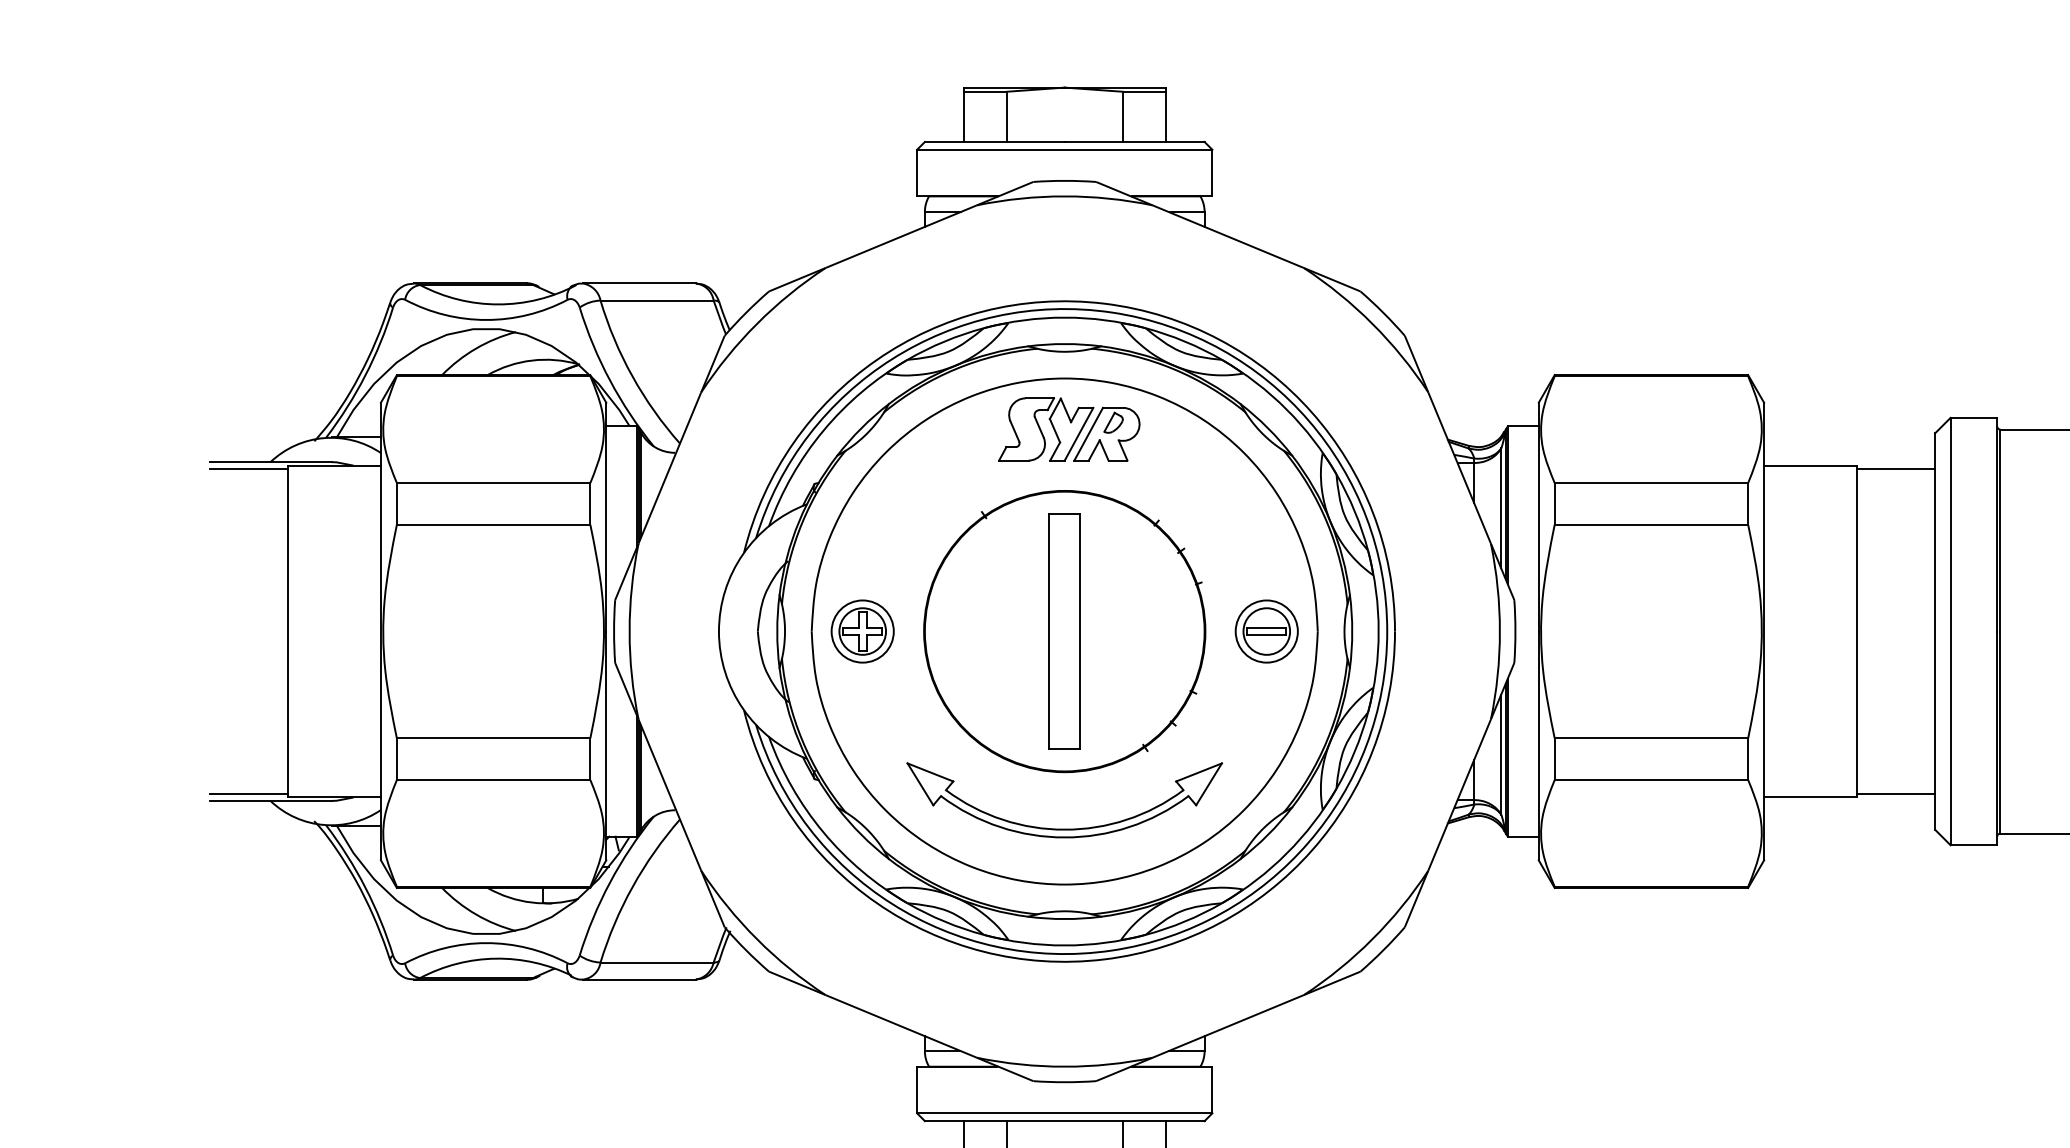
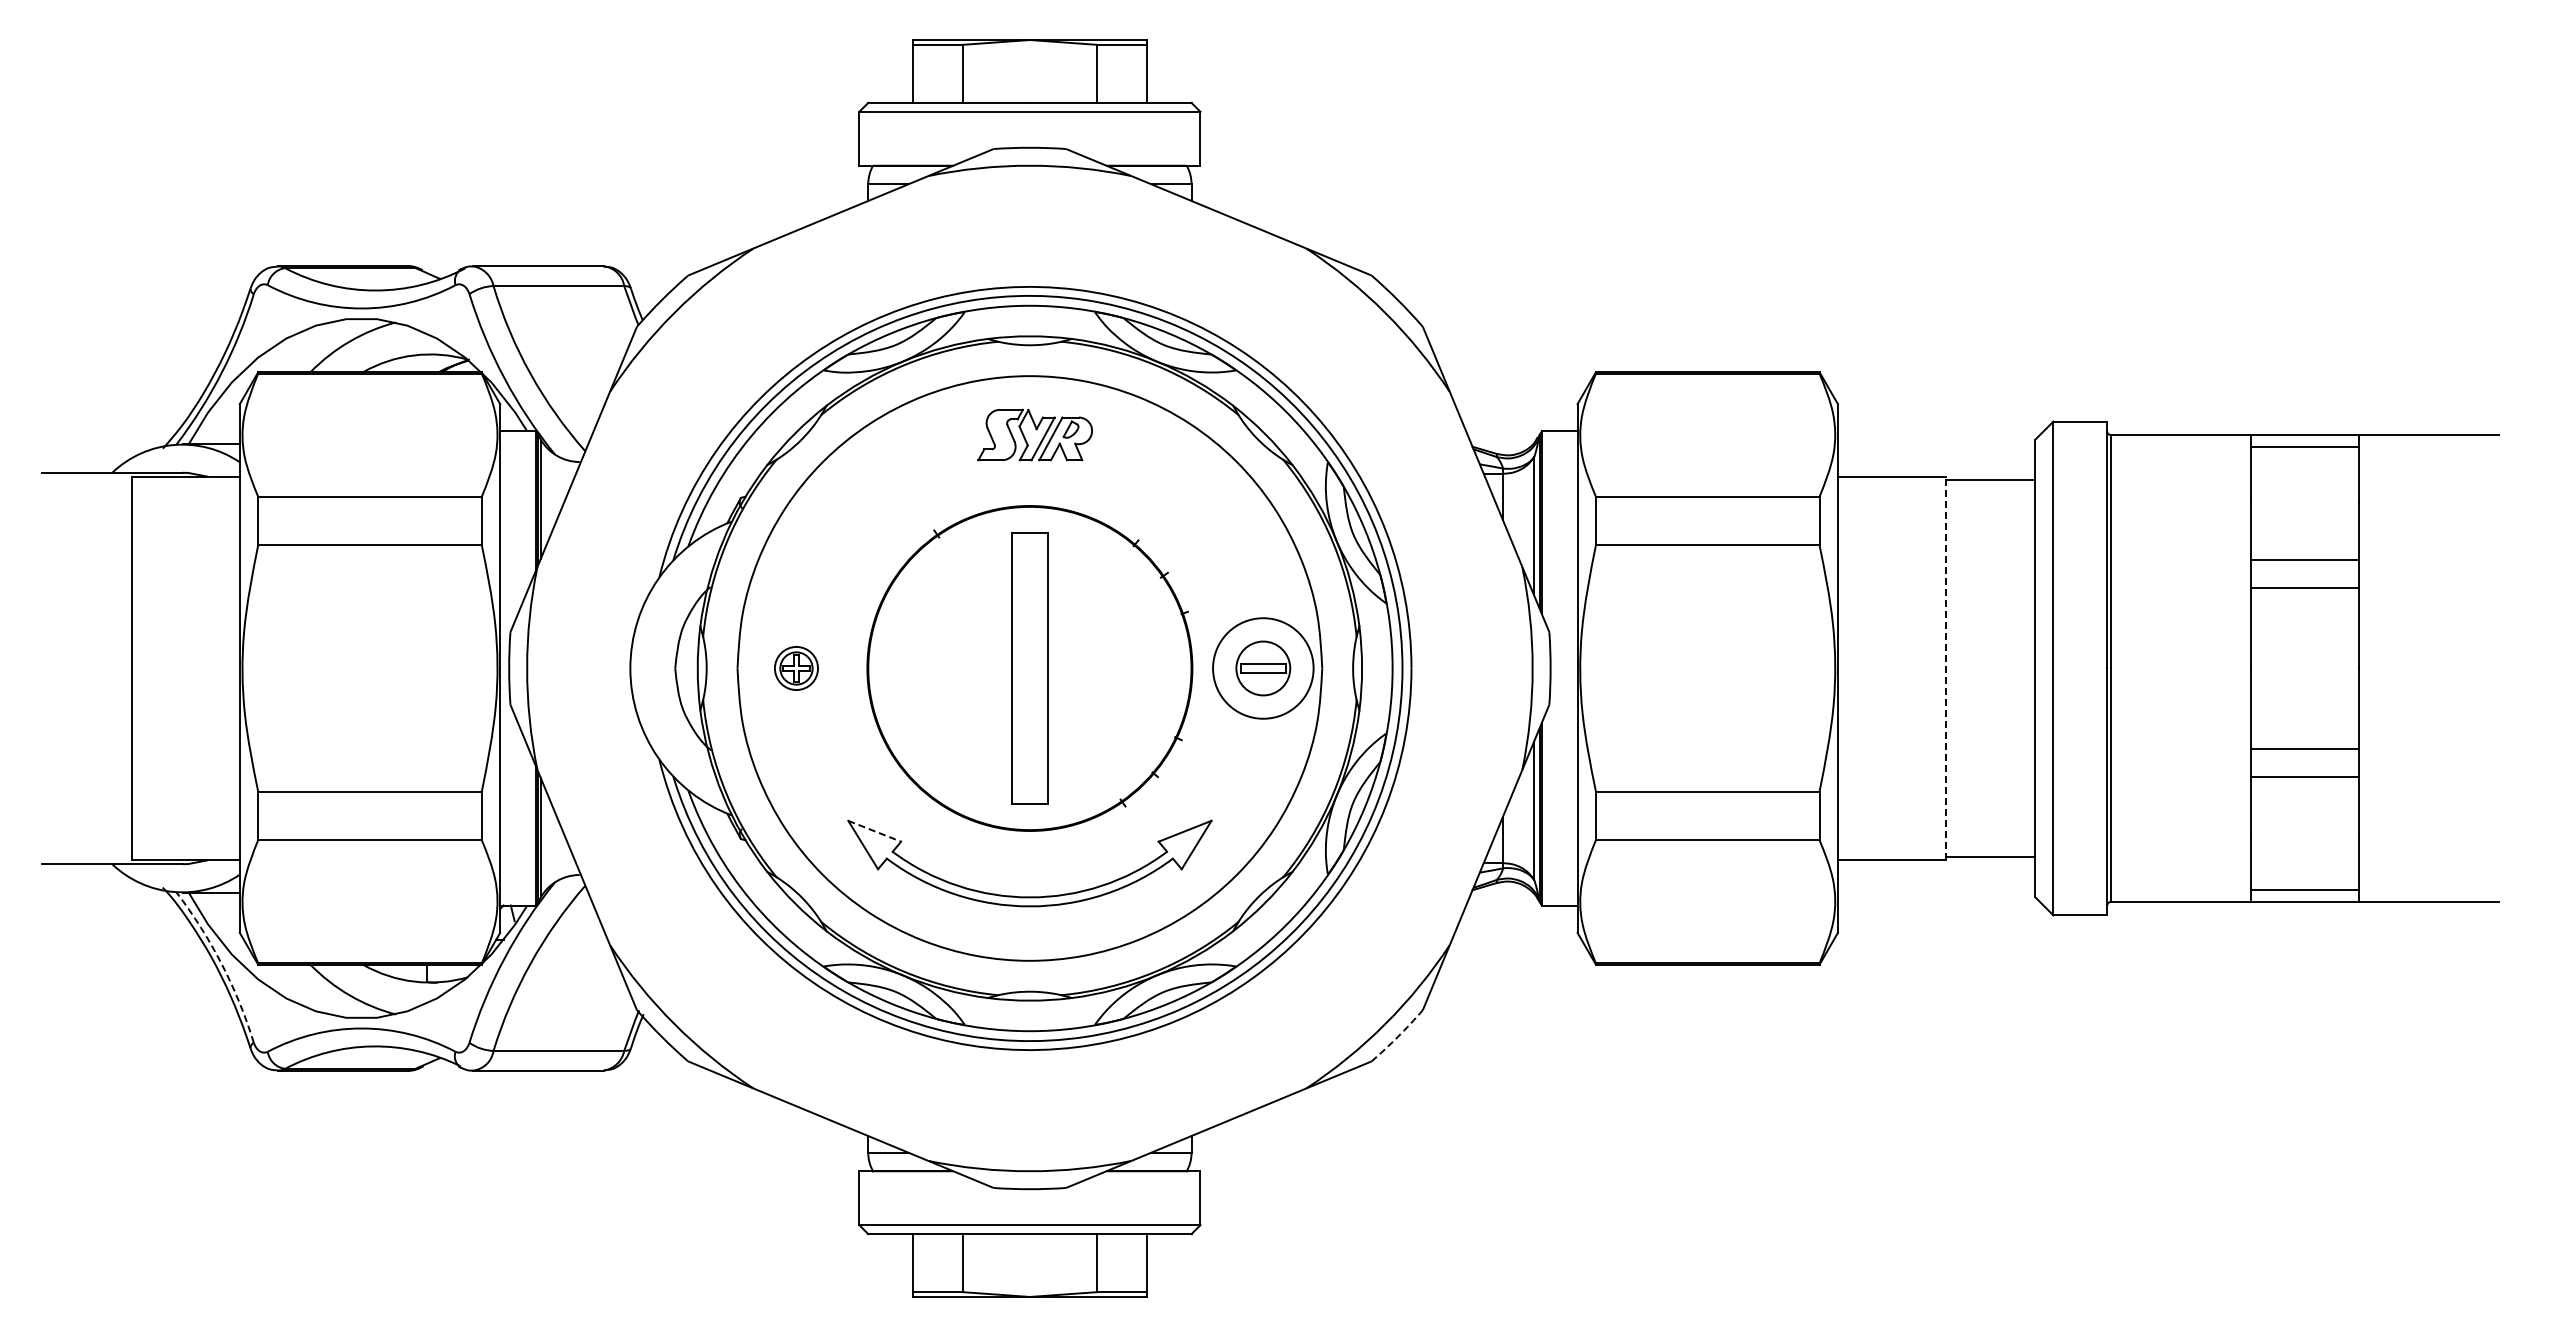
part: (1069, 429) -> (1035, 434), size x0.7
line: (249, 468) -> (87, 480), removed
part: (862, 631) -> (796, 668), size x0.6
circle: (1266, 631) -> (1263, 668), size x1.4
line: (1857, 631) -> (1945, 668), solid -> dashed
line: (931, 772) -> (875, 831), solid -> dashed
line: (249, 794) -> (87, 856), removed
arc: (365, 887) -> (221, 964), solid -> dashed
arc: (1383, 950) -> (1398, 1036), solid -> dashed

